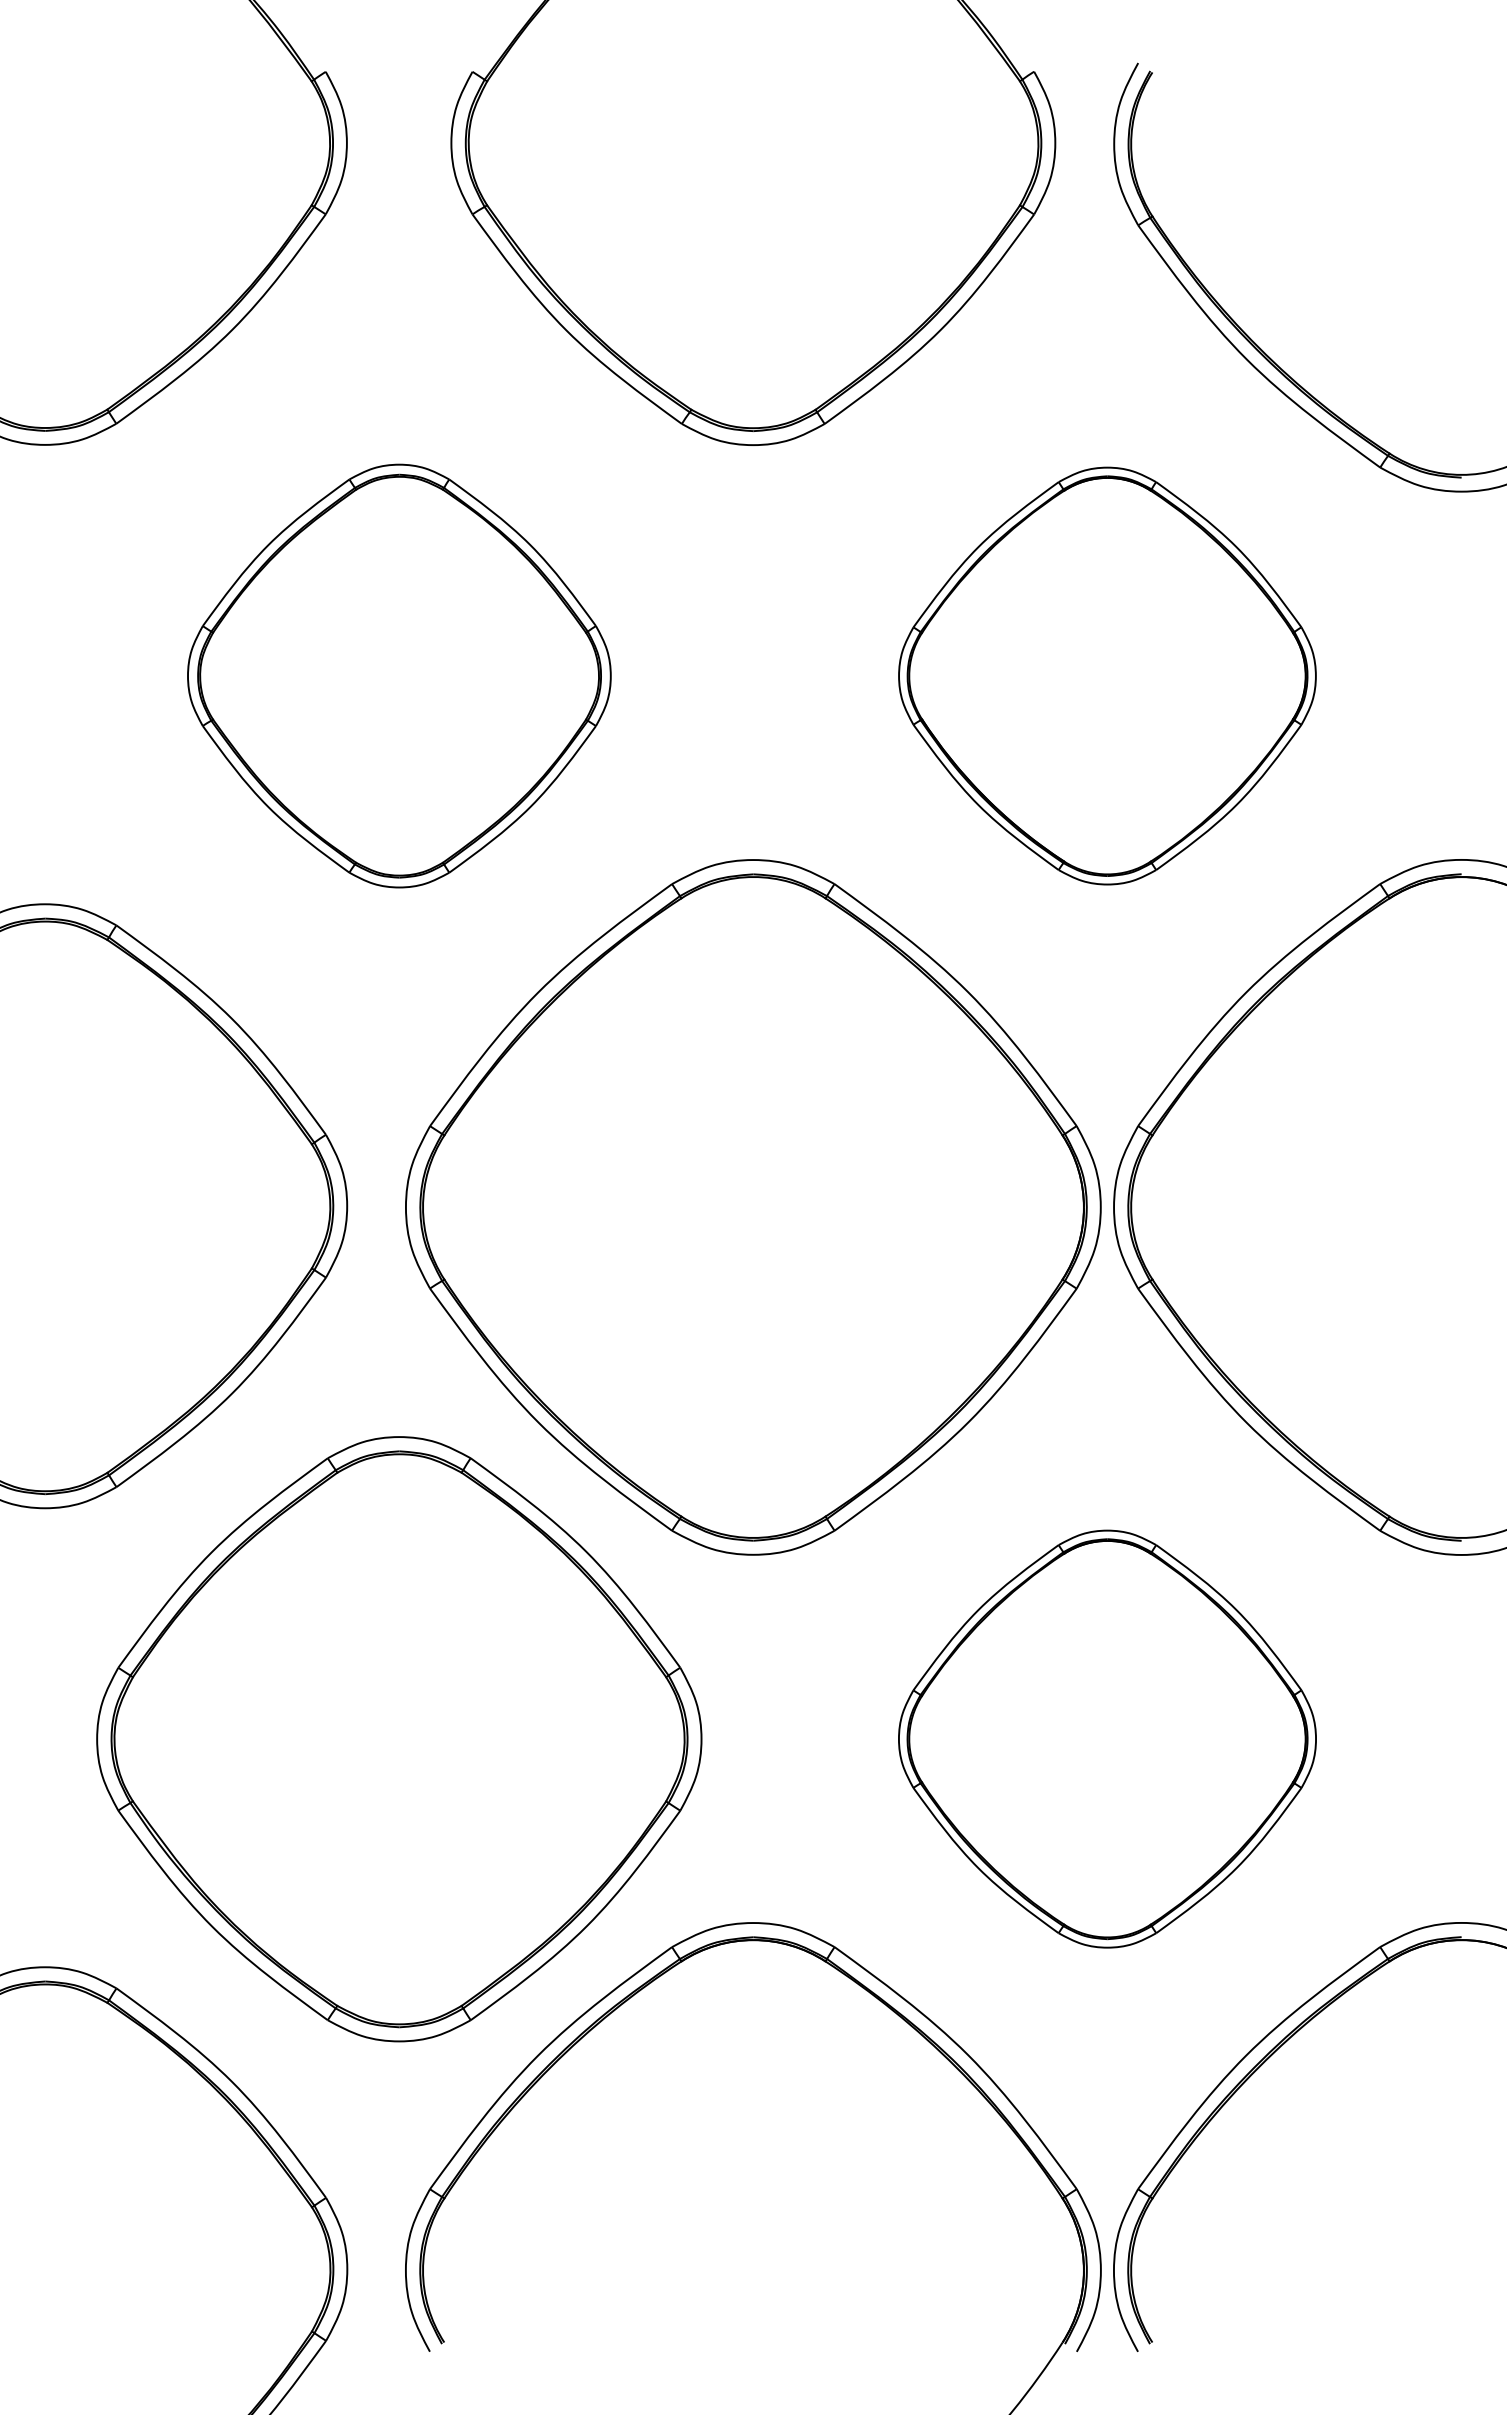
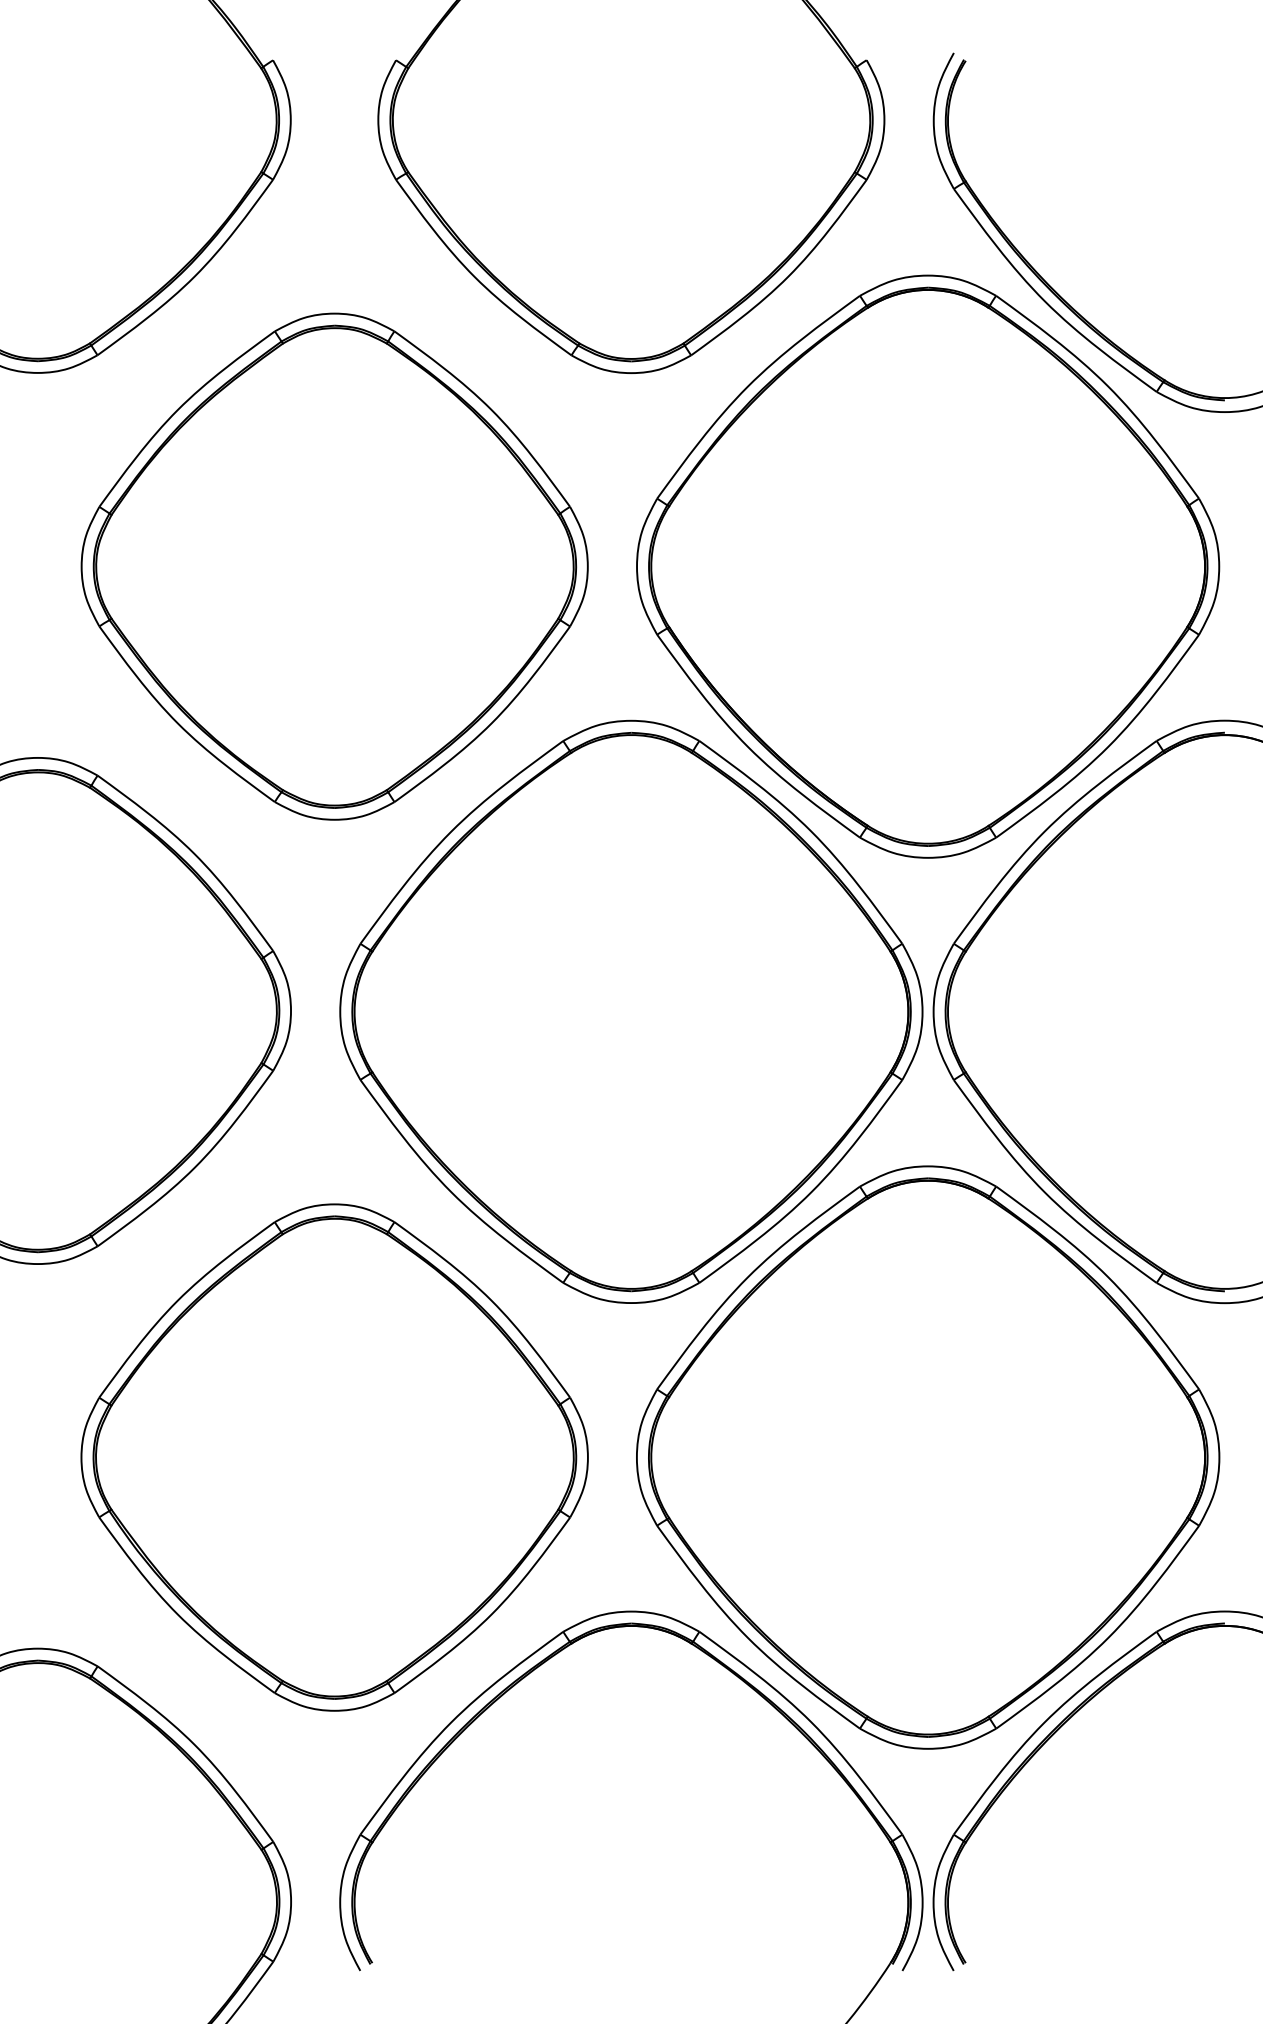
part: (399, 675) -> (334, 566), size x1.43
part: (1107, 675) -> (928, 566), size x1.67
part: (1107, 1738) -> (928, 1456), size x1.67

